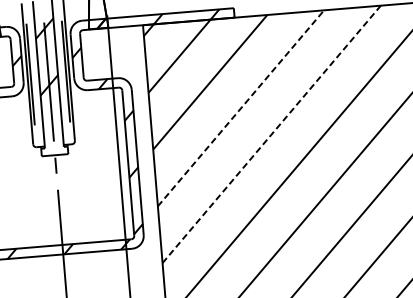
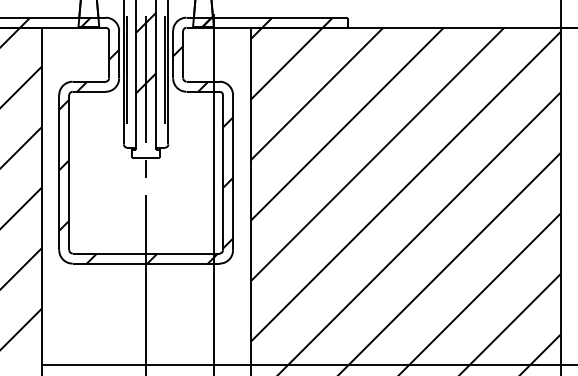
line: (241, 108) -> (347, 124), dashed -> solid
line: (271, 134) -> (377, 154), dashed -> solid

